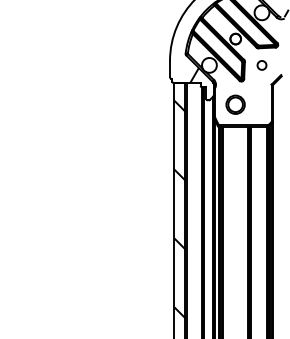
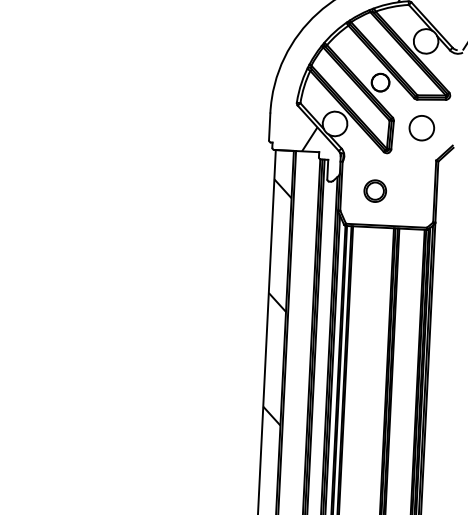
circle: (261, 65) -> (420, 128), size x1.67
circle: (235, 104) -> (374, 190), size x0.71

